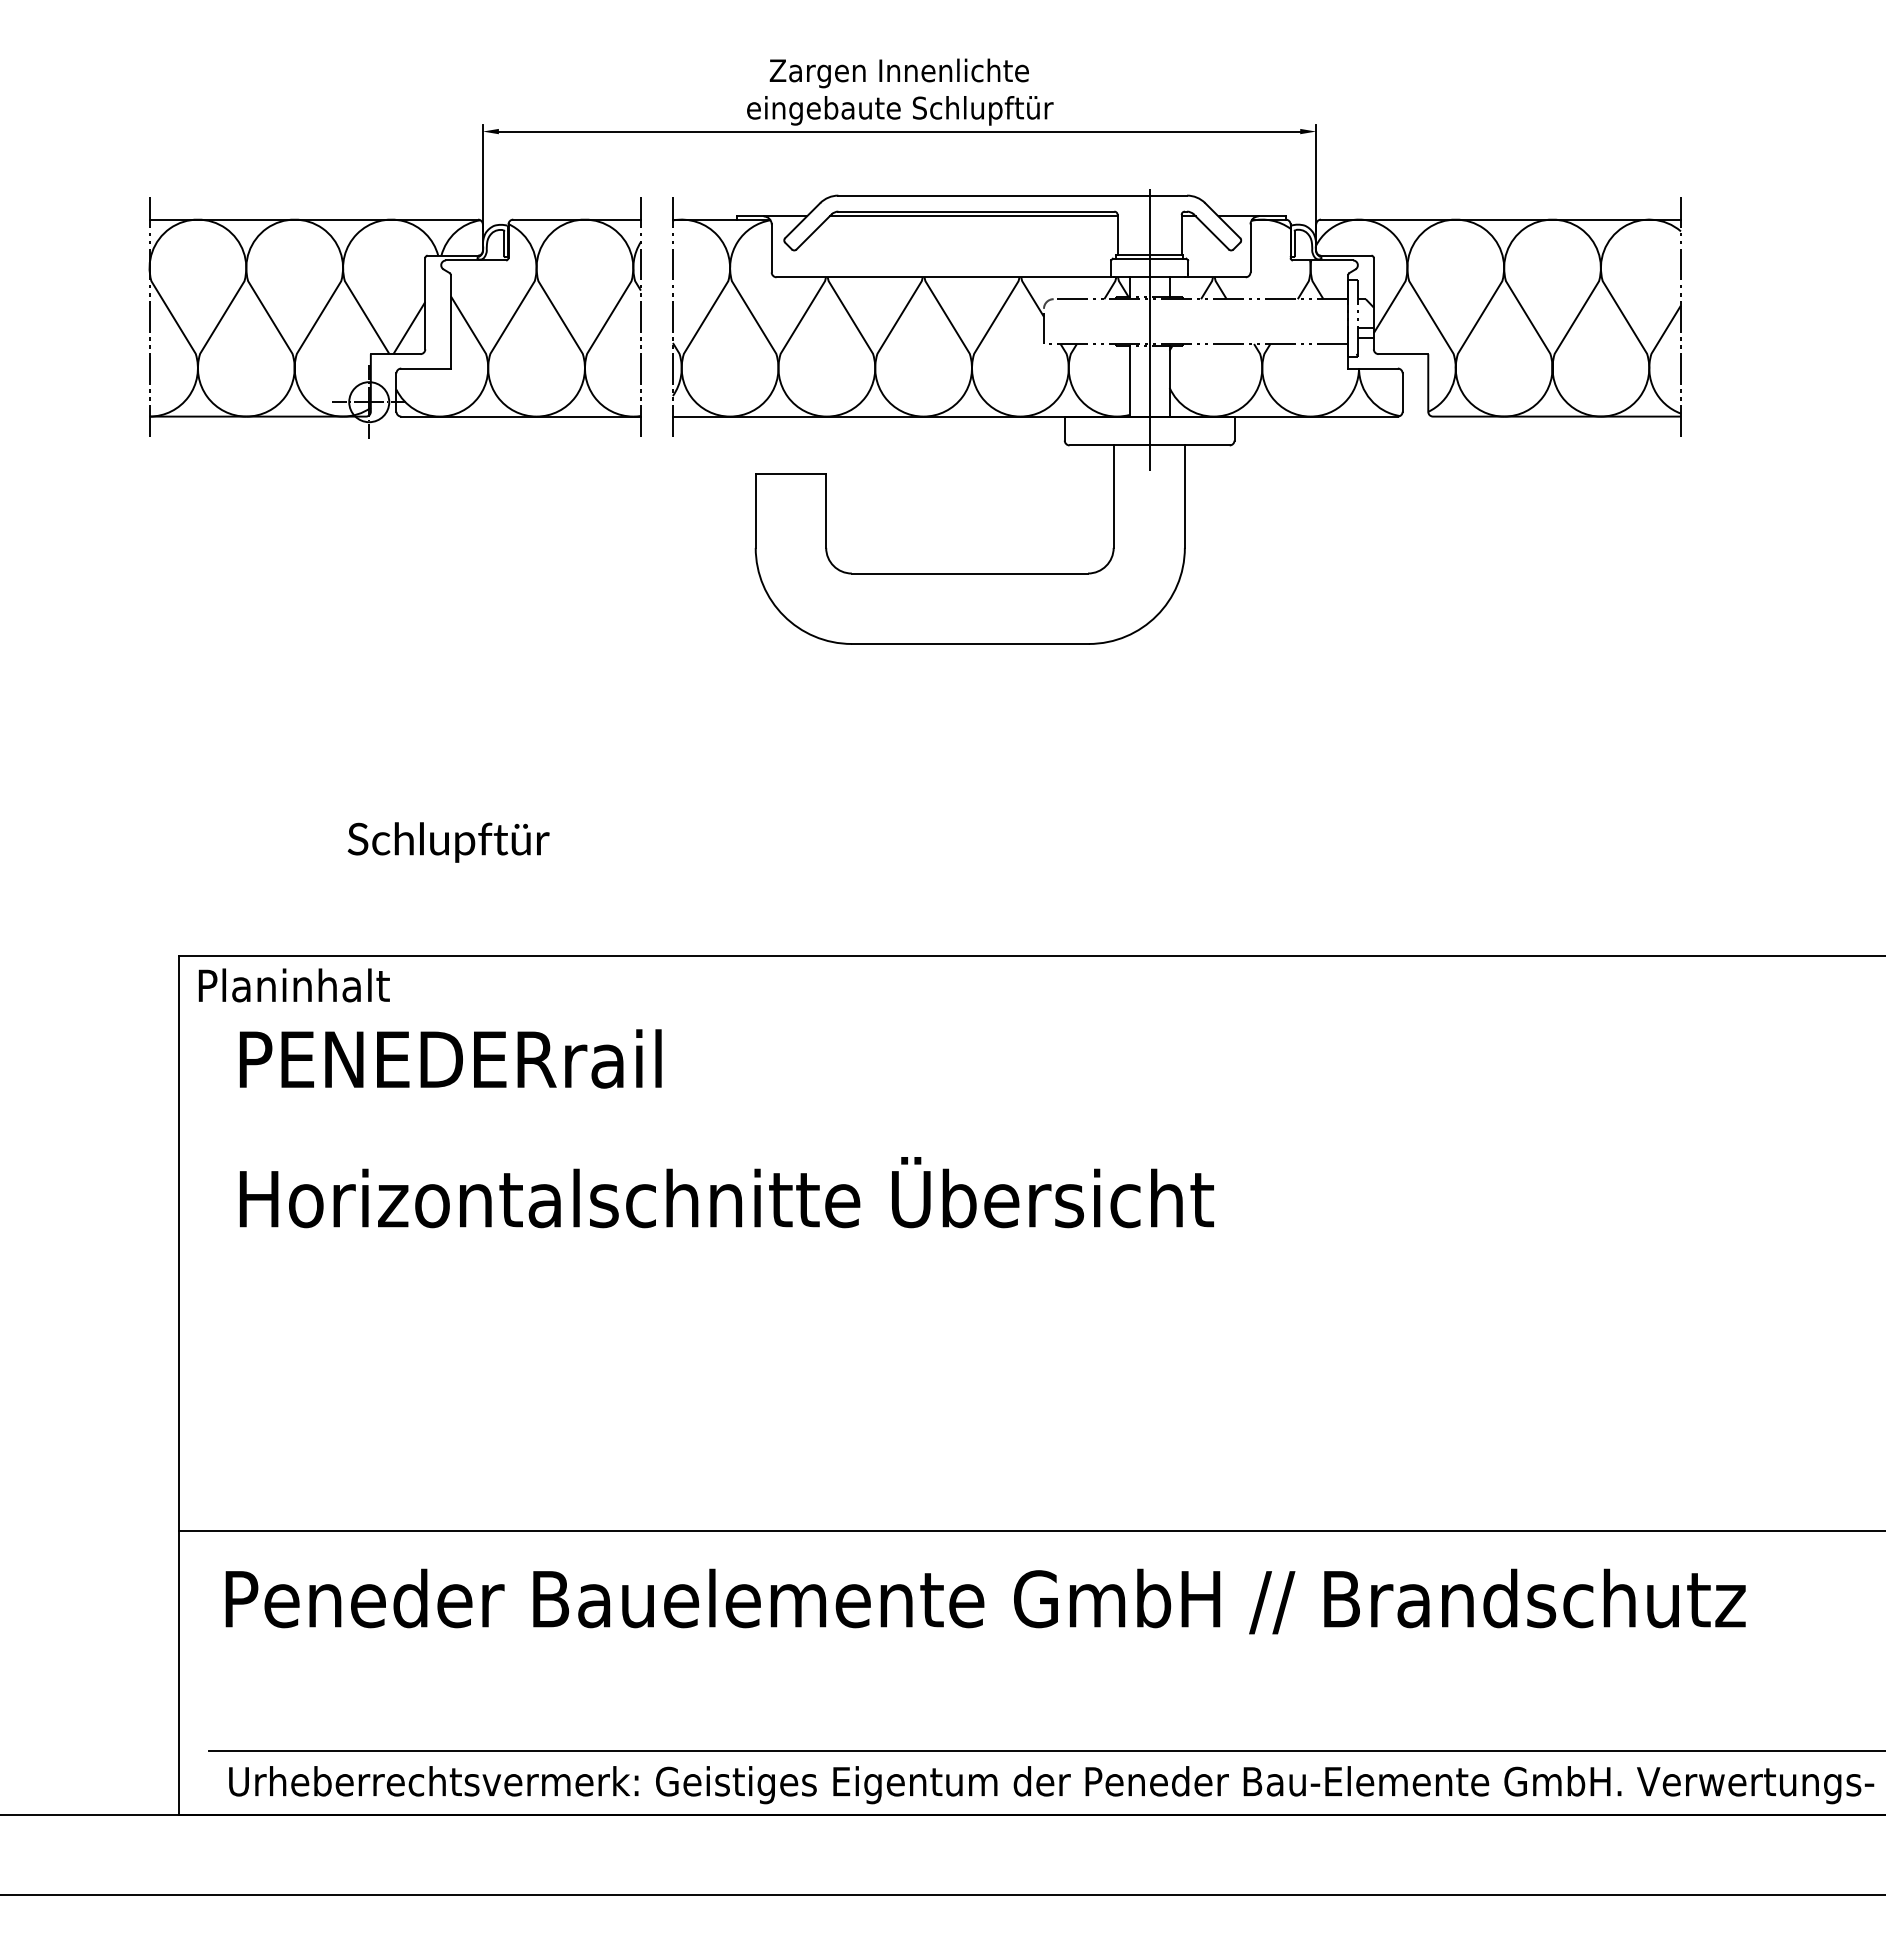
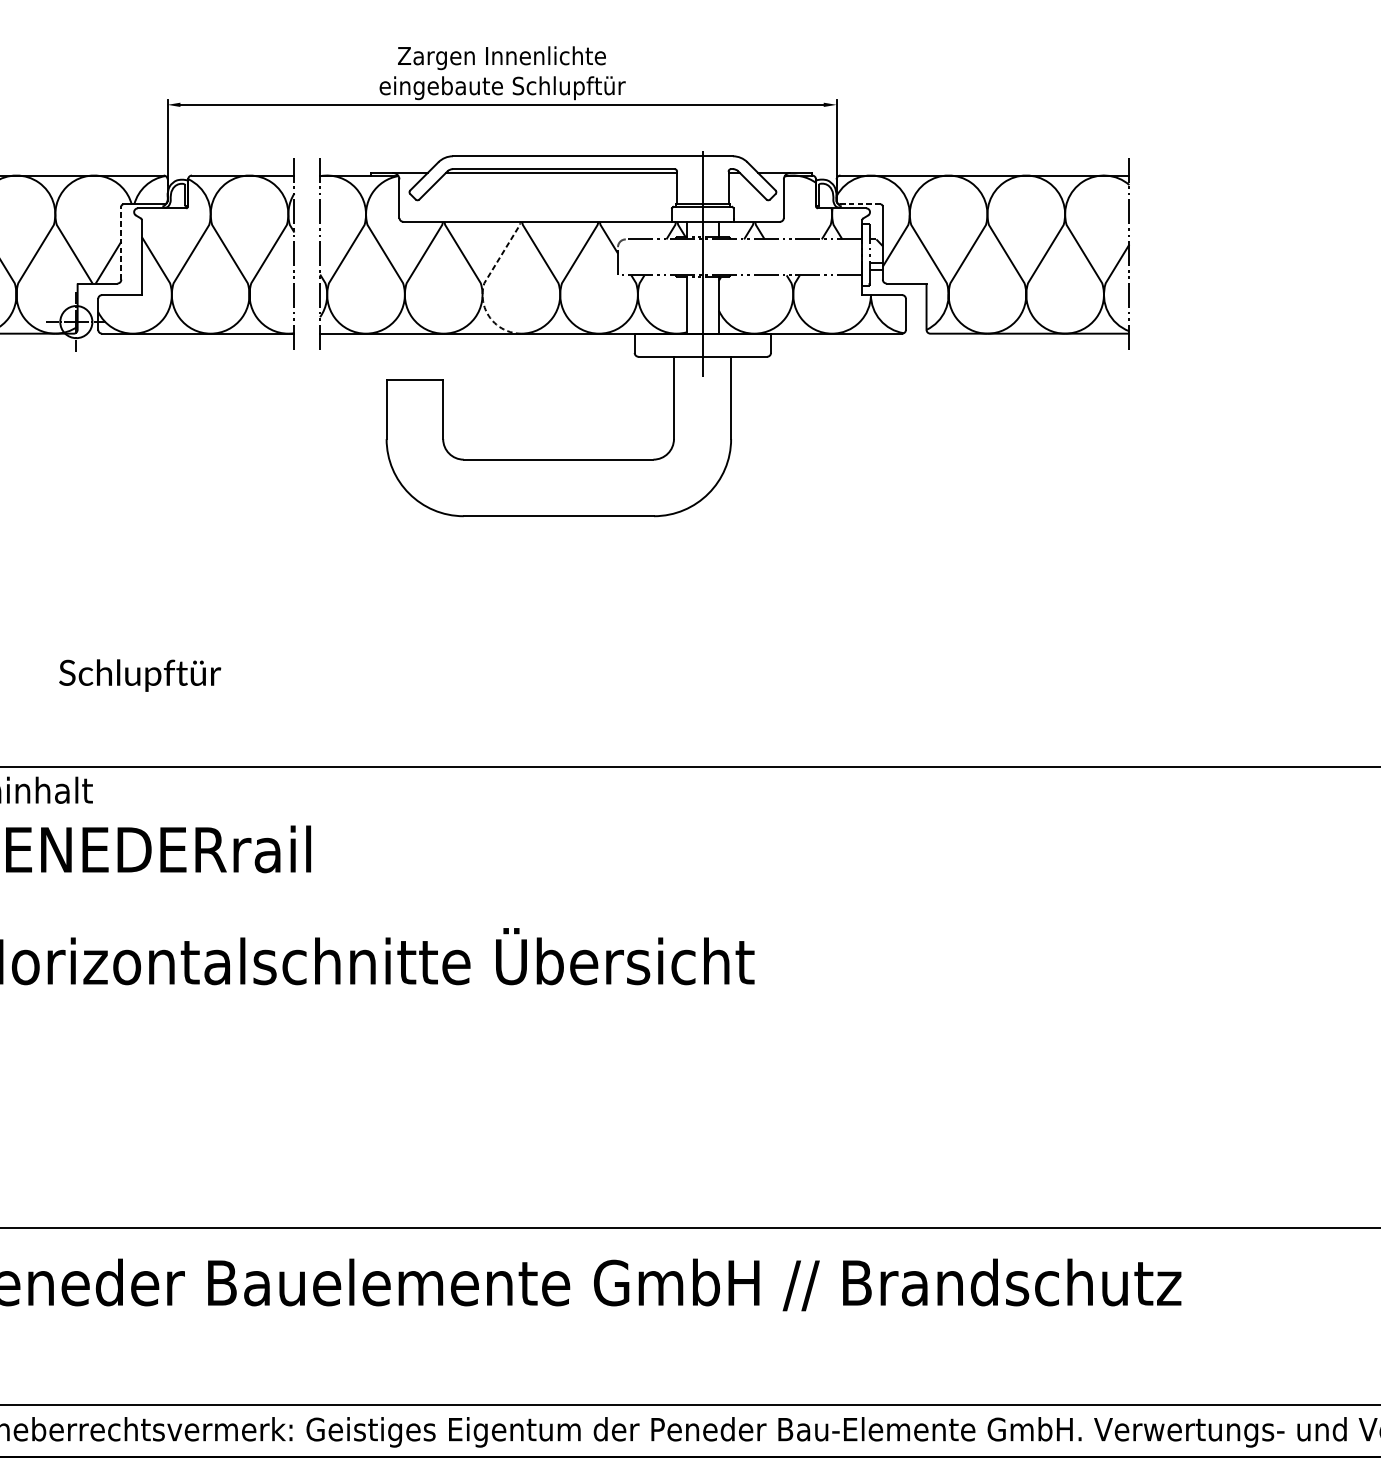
line: (1345, 255) -> (860, 204), solid -> dashed
line: (425, 303) -> (121, 242), solid -> dashed
line: (876, 359) -> (483, 287), solid -> dashed

